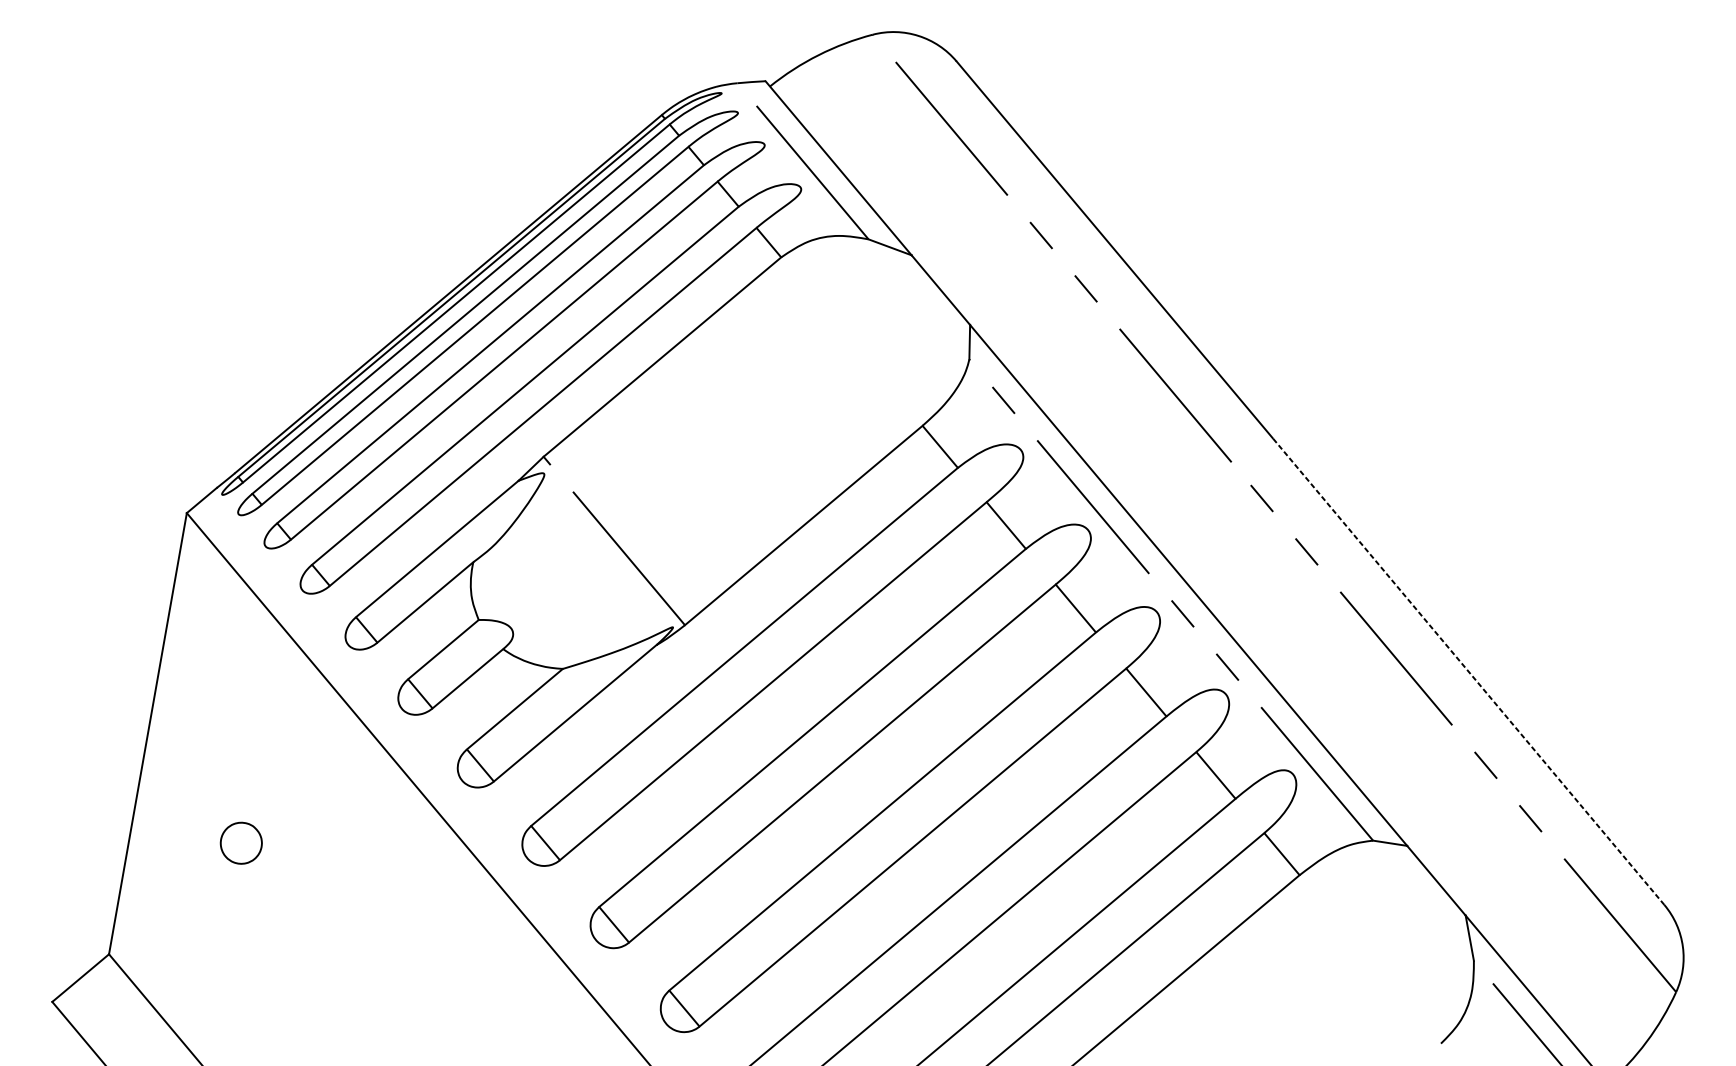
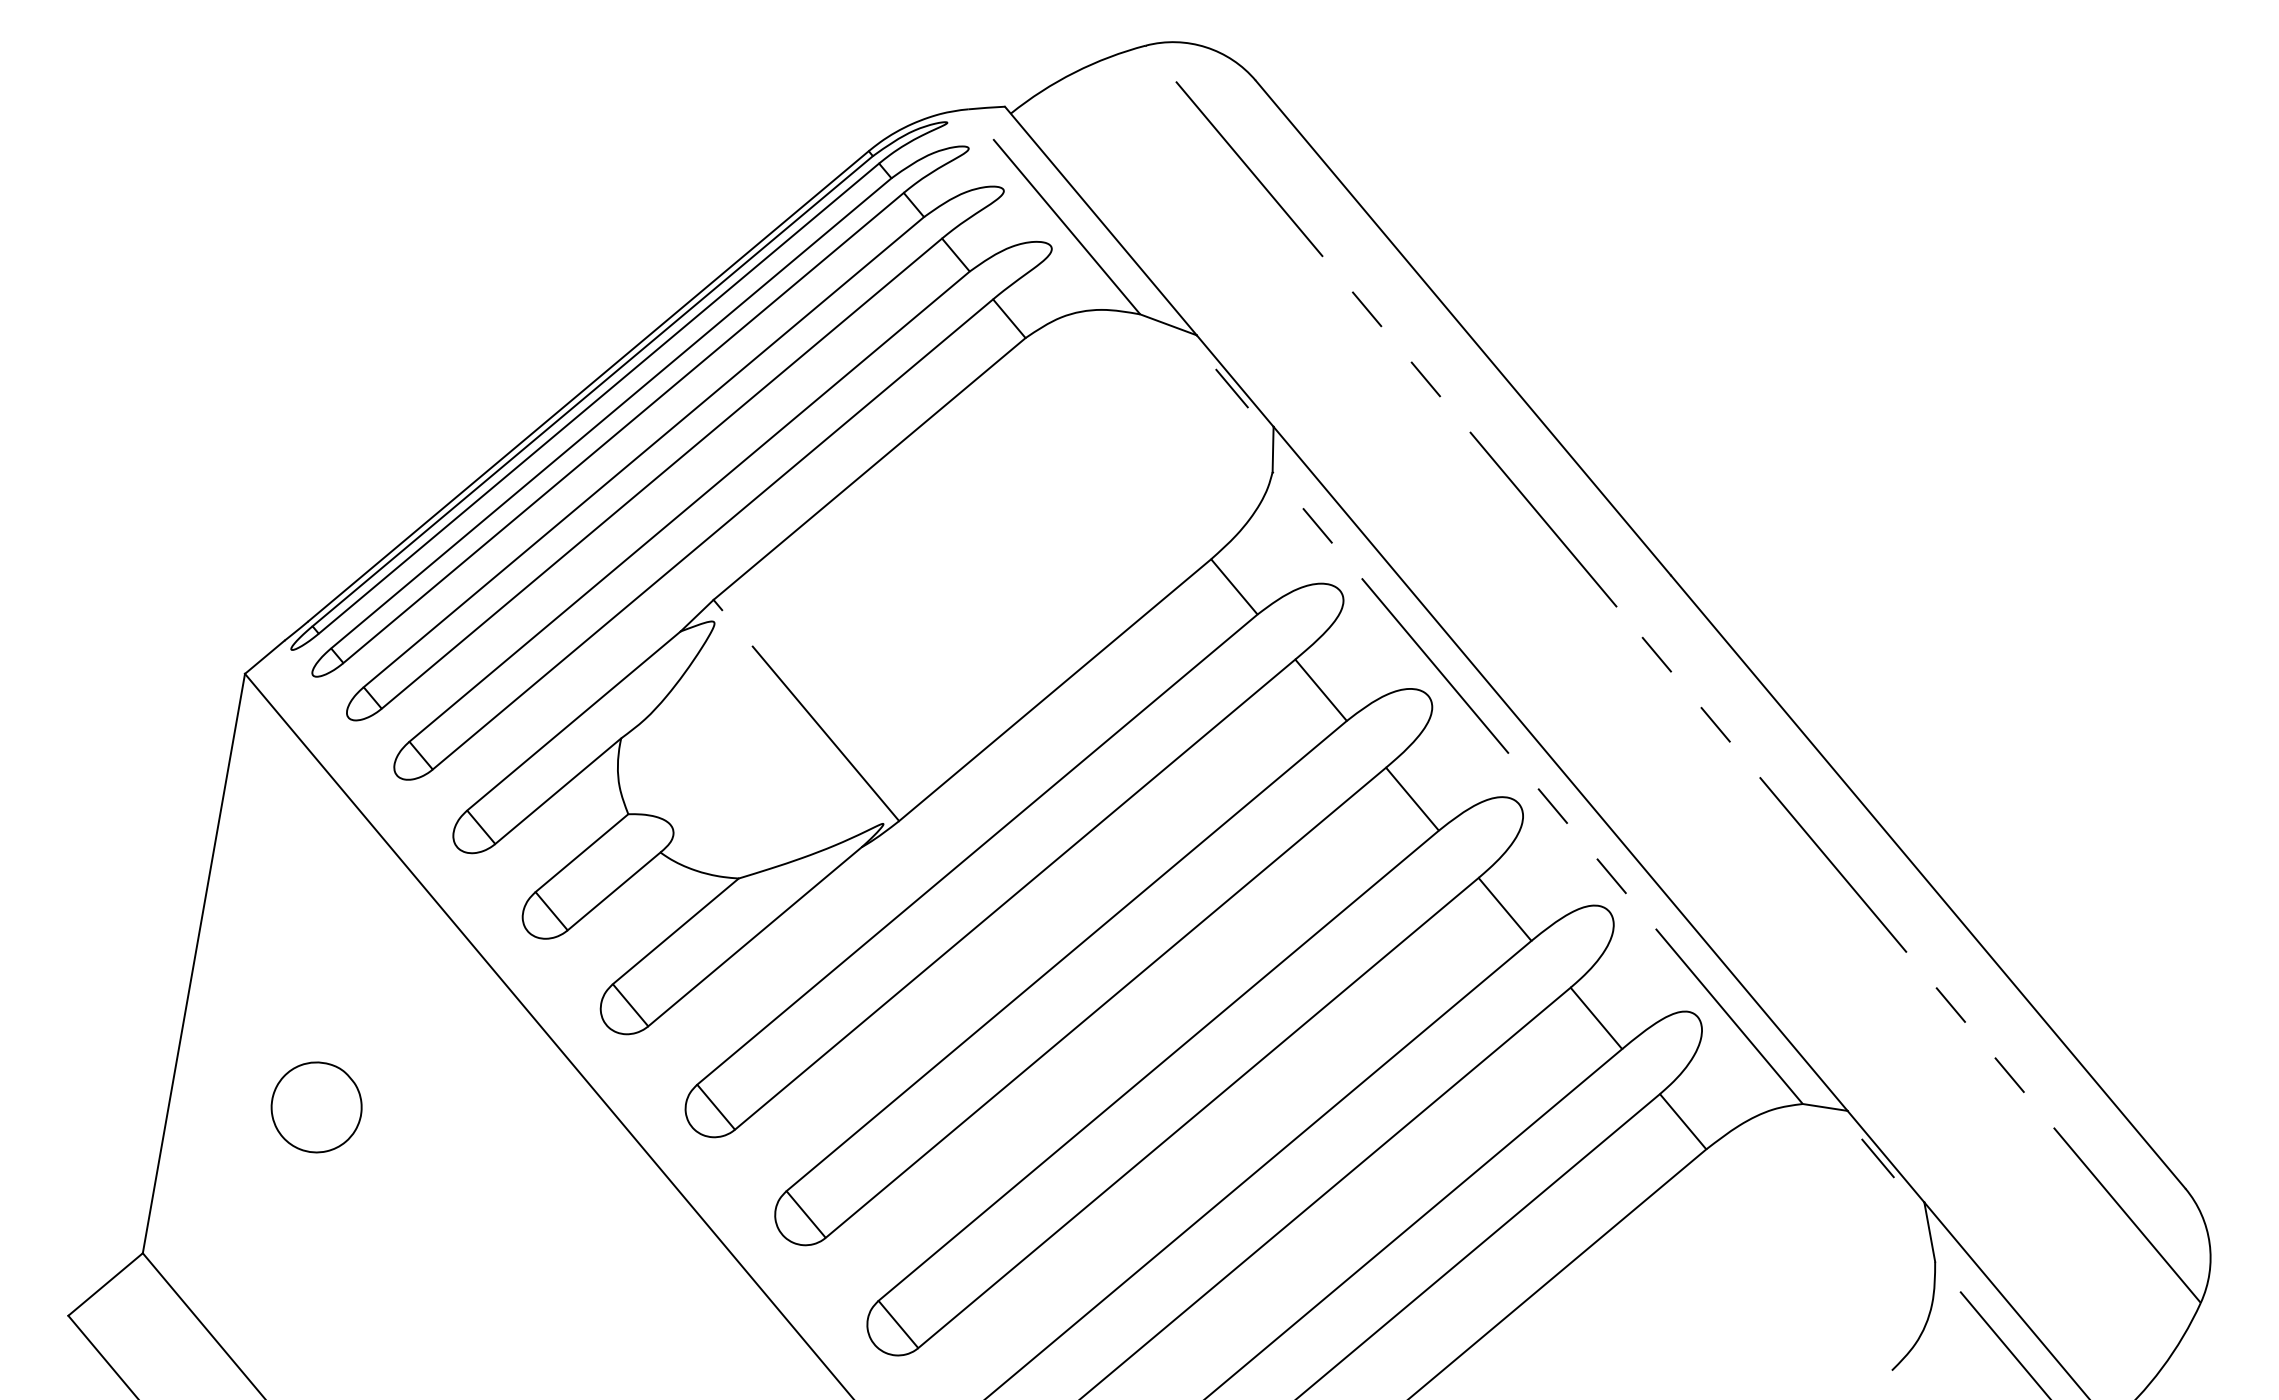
line: (938, 295) -> (1231, 388), added
line: (1468, 671) -> (1927, 881), dashed -> solid
part: (241, 843) -> (316, 1107), size x1.67
line: (1429, 882) -> (1877, 1158), added

